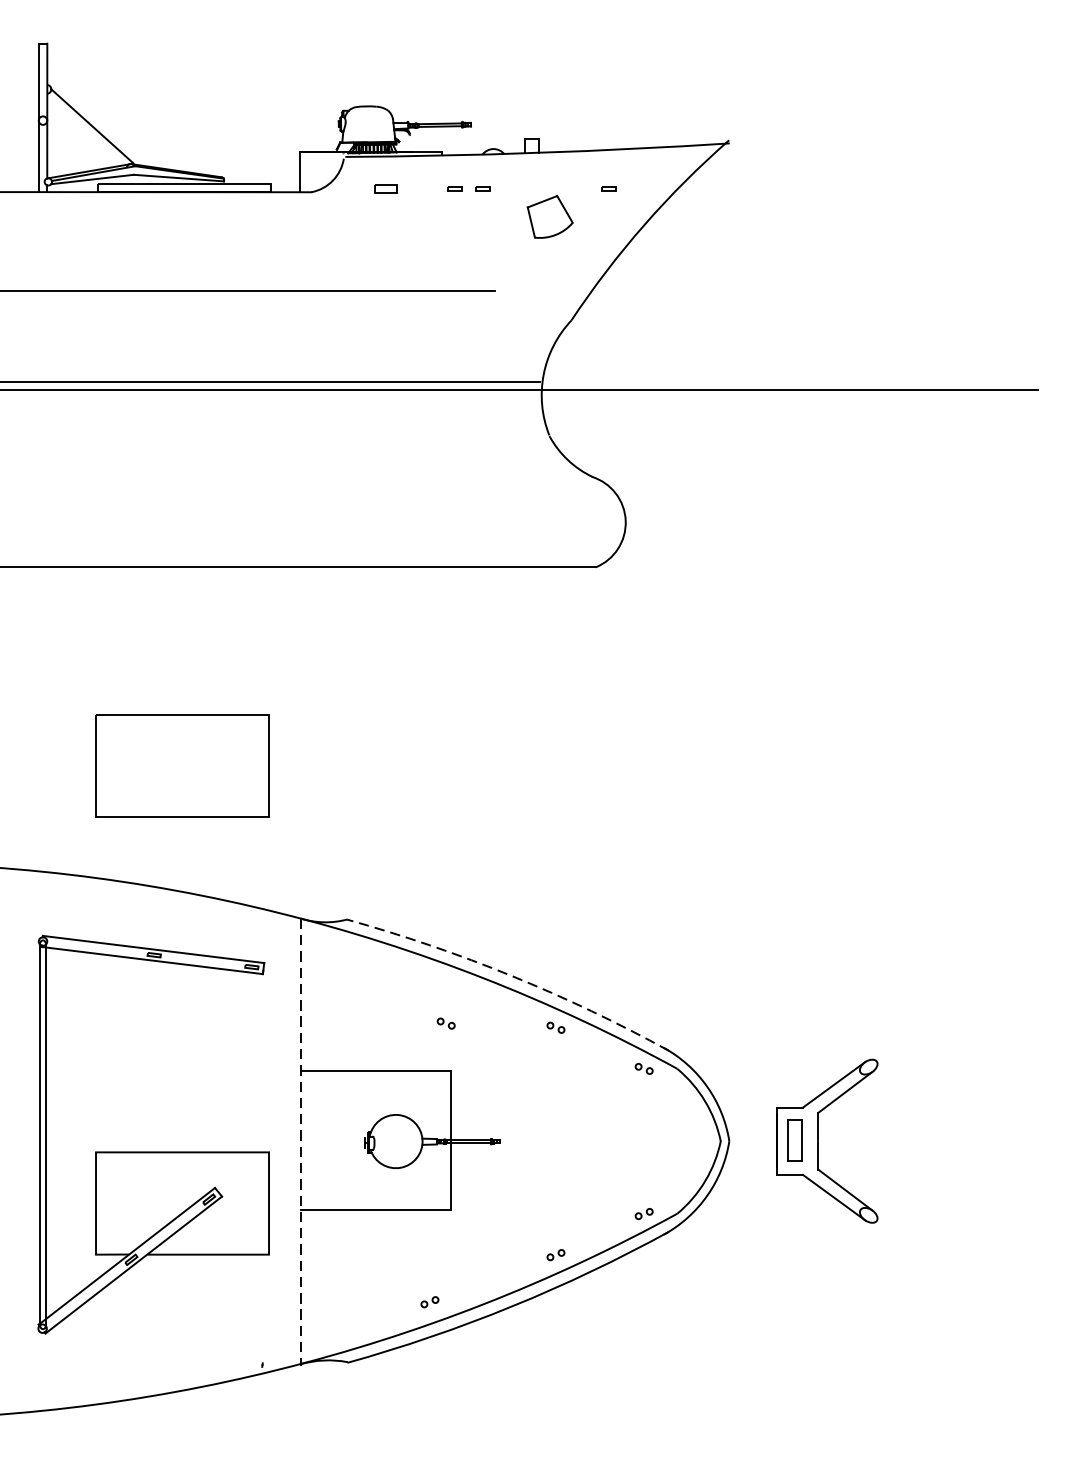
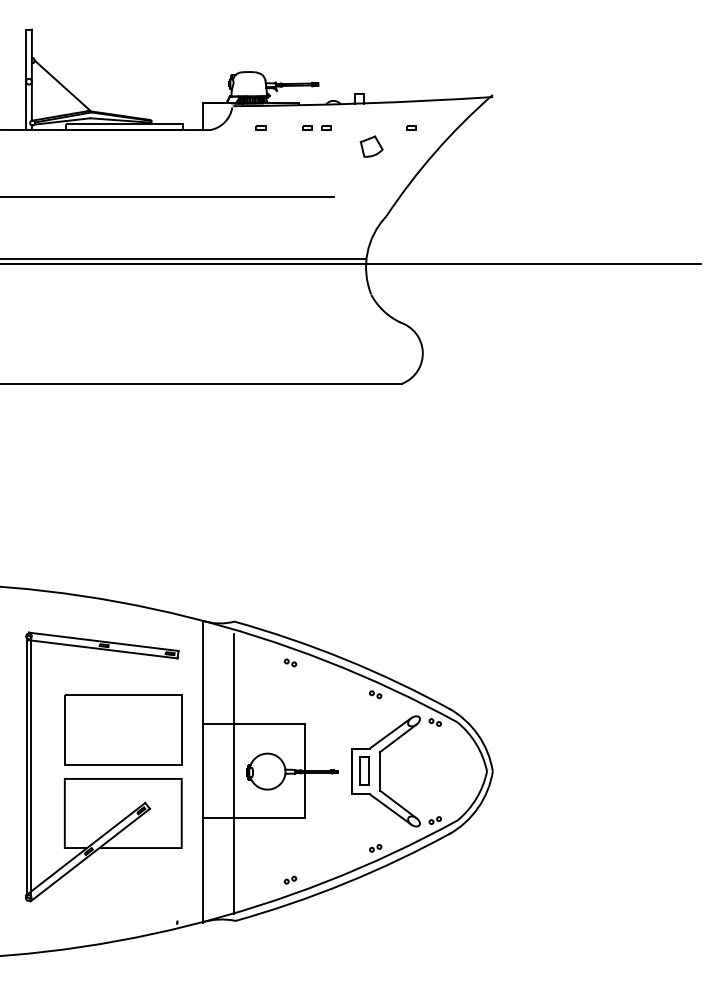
part: (385, 188) -> (260, 127), size x0.62
part: (549, 216) -> (371, 146), size x0.71
part: (182, 765) -> (123, 729), moved
arc: (511, 975) -> (345, 659), dashed -> solid
part: (446, 1023) -> (290, 662), moved
part: (826, 1141) -> (385, 771), moved
line: (301, 1142) -> (203, 772), dashed -> solid
line: (347, 1144) -> (234, 773), added

